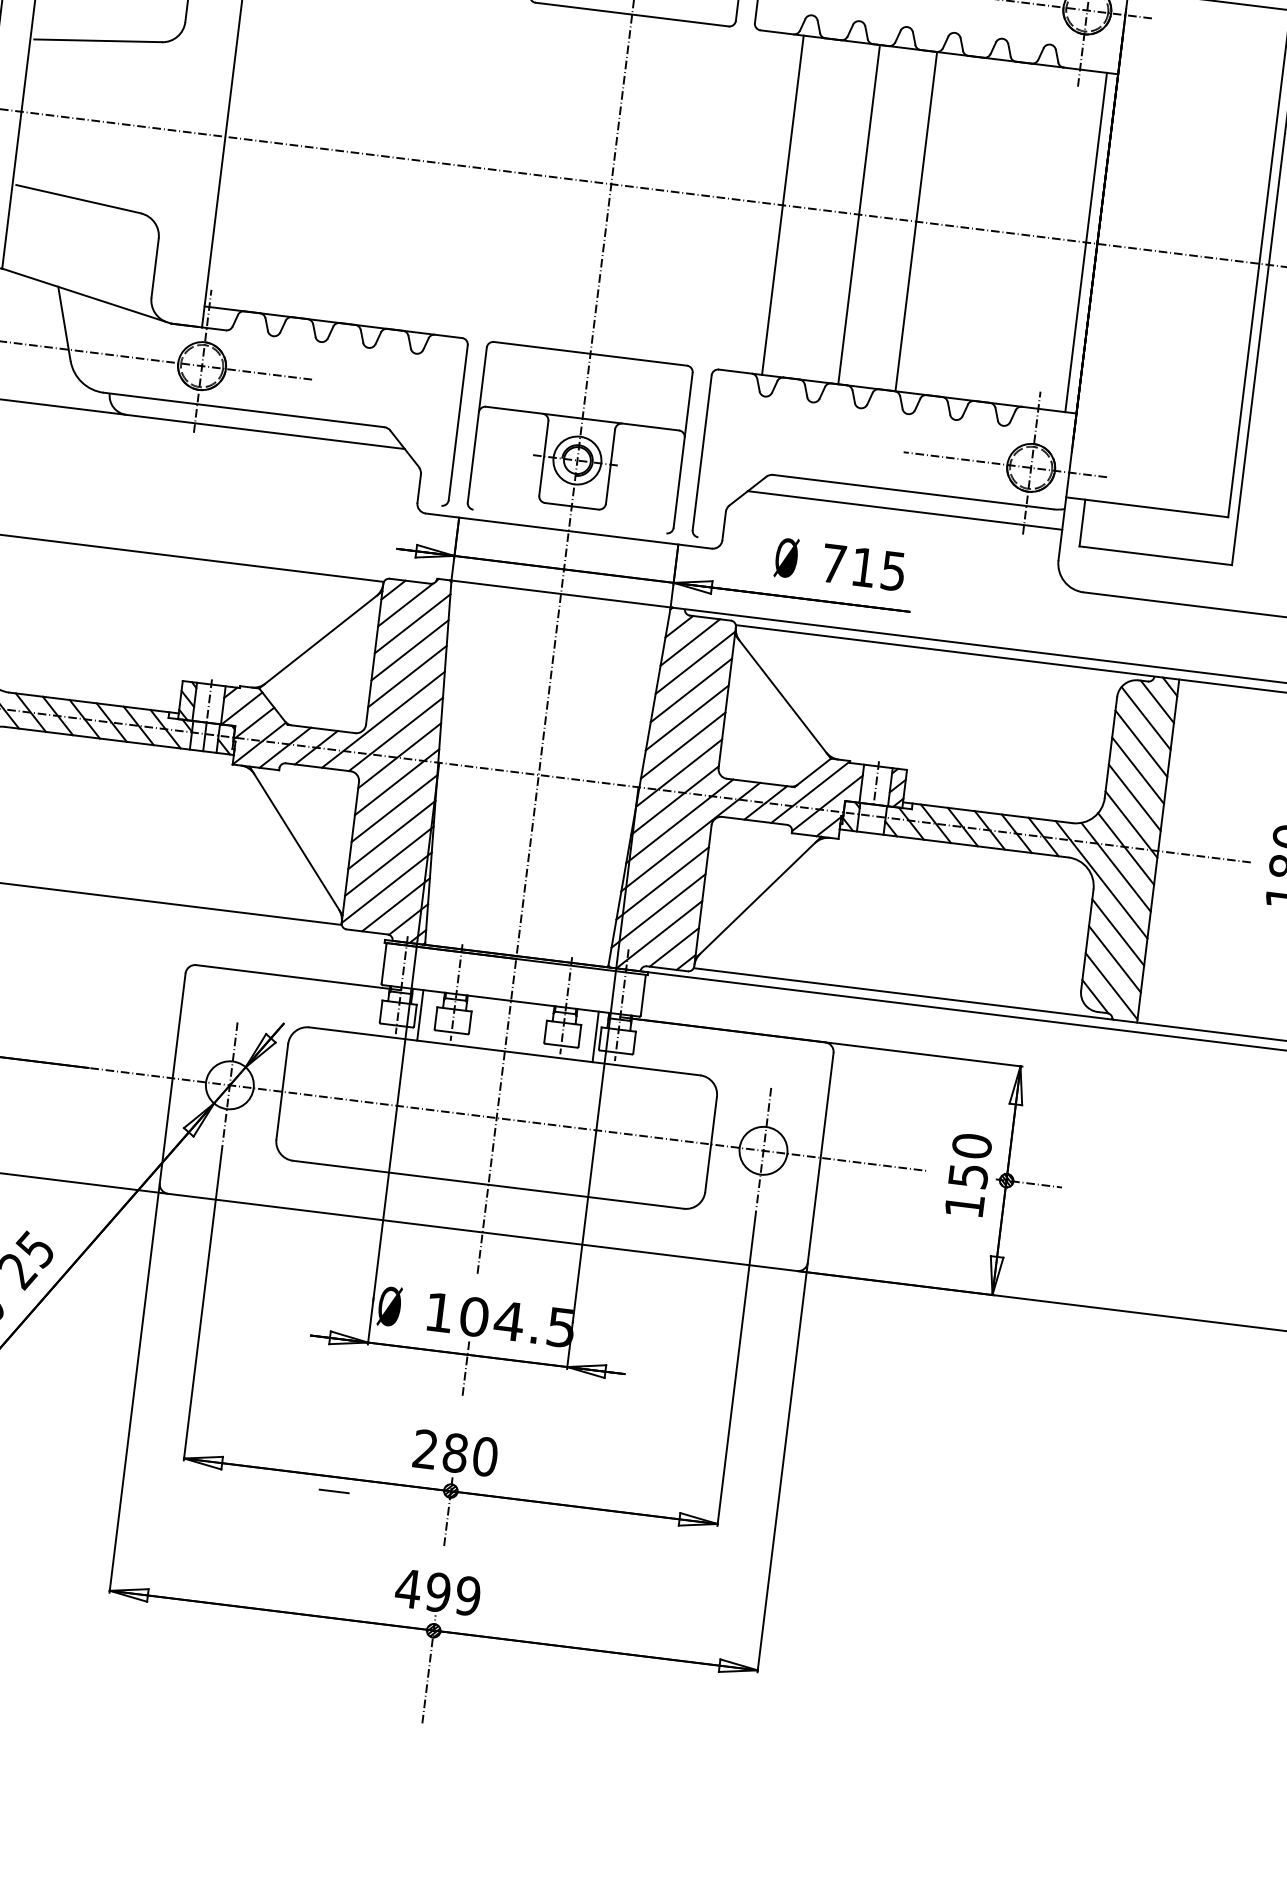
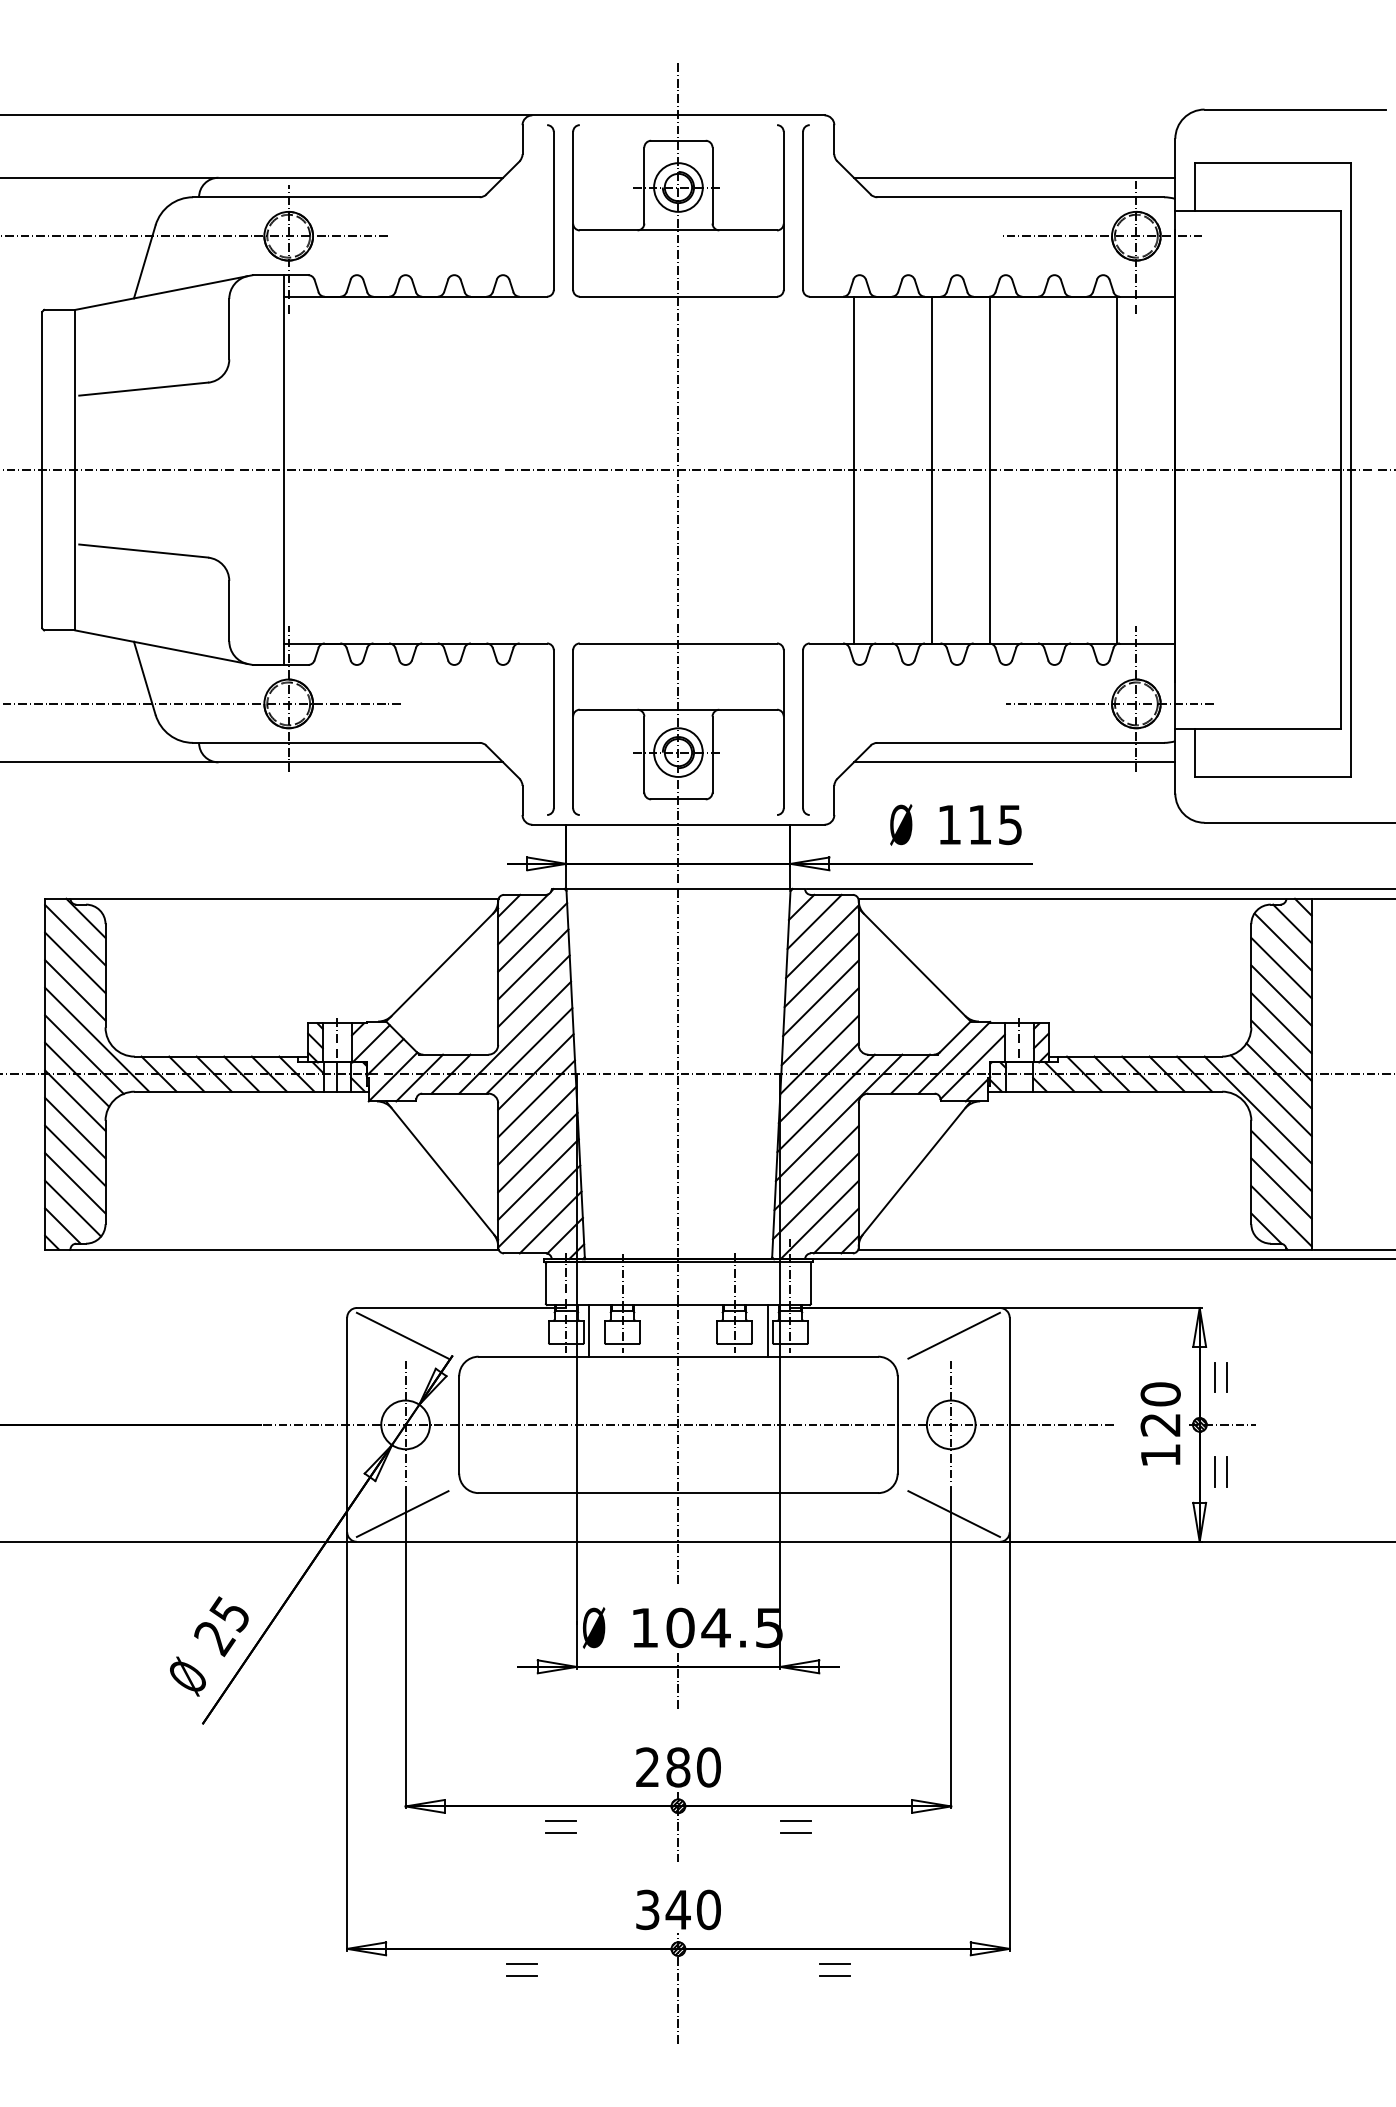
line: (1085, 241) -> (1116, 469), moved
text: (833, 563) -> (949, 824), 715 -> 115
line: (237, 997) -> (402, 1335), added
line: (776, 1063) -> (953, 1335), added
line: (1026, 1136) -> (1214, 1377), added
line: (1038, 1137) -> (1226, 1377), added
line: (216, 1171) -> (402, 1513), added
text: (968, 1175) -> (1160, 1424), 150 -> 120
line: (1015, 1228) -> (1214, 1471), added
line: (1027, 1229) -> (1226, 1471), added
line: (755, 1237) -> (953, 1513), added
line: (332, 1502) -> (560, 1832), added
line: (563, 1519) -> (795, 1820), added
line: (562, 1530) -> (795, 1832), added
text: (437, 1591) -> (677, 1909), 499 -> 340
line: (278, 1626) -> (521, 1963), added
line: (277, 1637) -> (521, 1975), added
line: (584, 1663) -> (834, 1963), added
line: (583, 1675) -> (834, 1975), added

